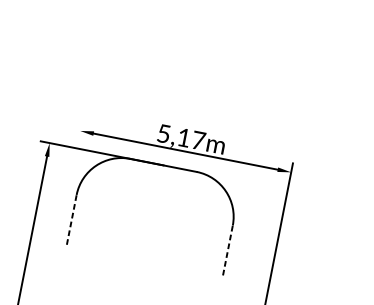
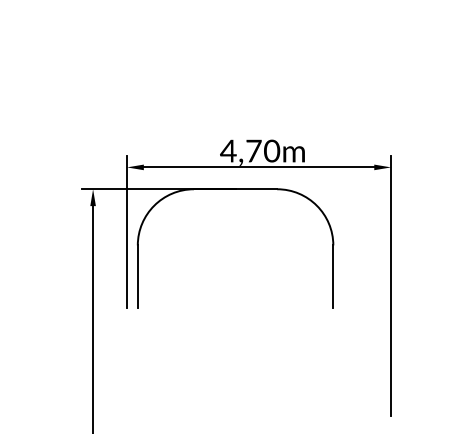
text: (181, 136) -> (250, 150), 5,17m -> 4,70m
line: (70, 182) -> (127, 231), added
line: (71, 219) -> (137, 276), dashed -> solid
line: (228, 250) -> (333, 276), dashed -> solid

